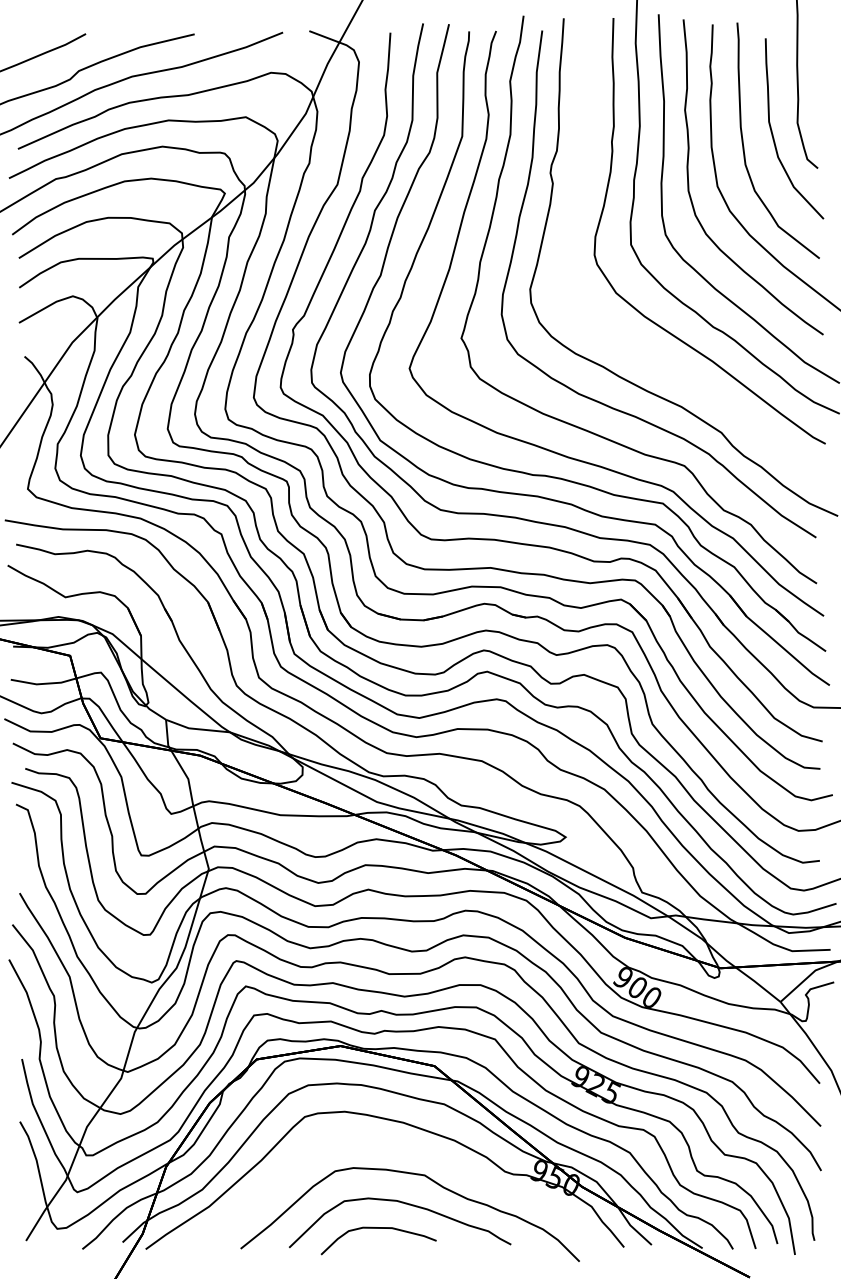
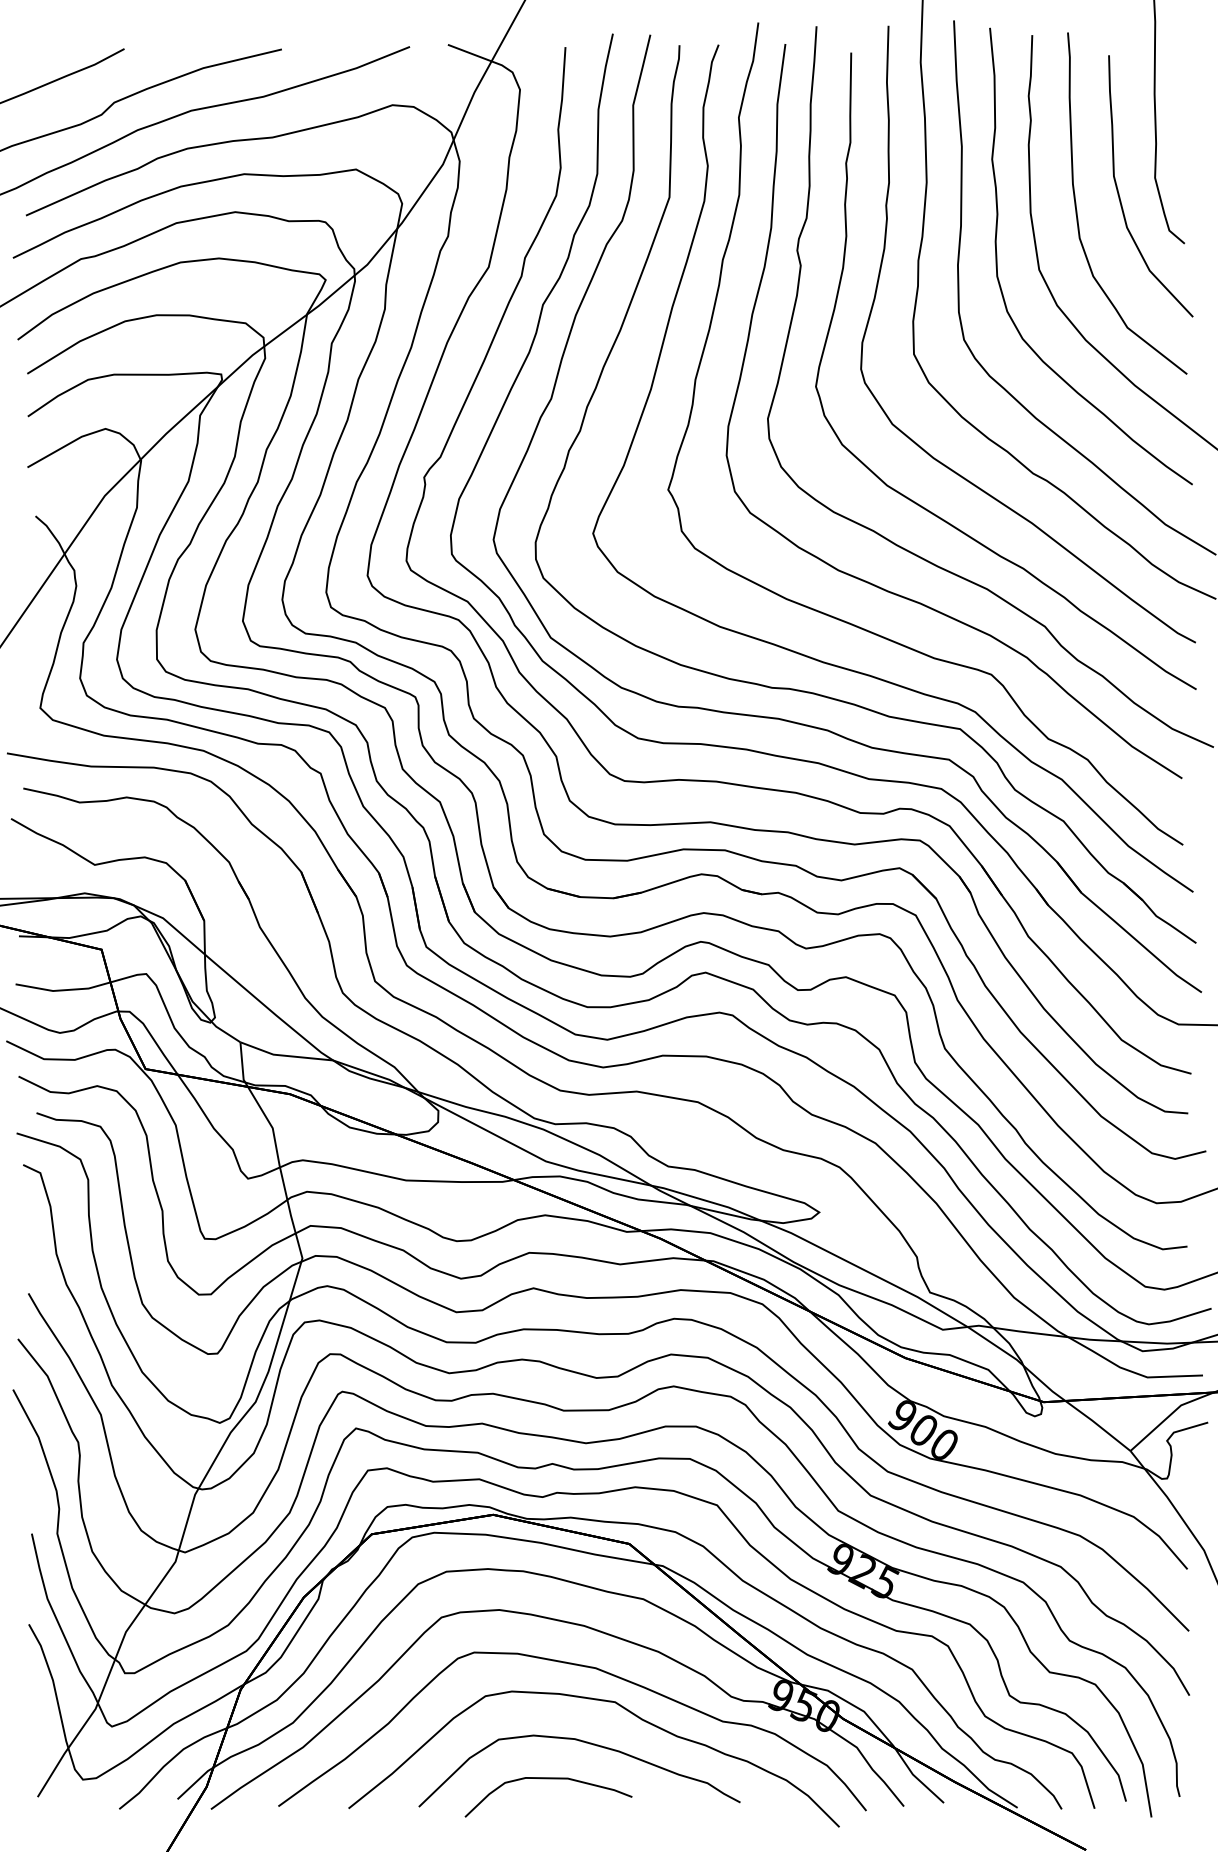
curve: (639, 350) -> (926, 507), added
curve: (402, 1151) -> (582, 1667), added

